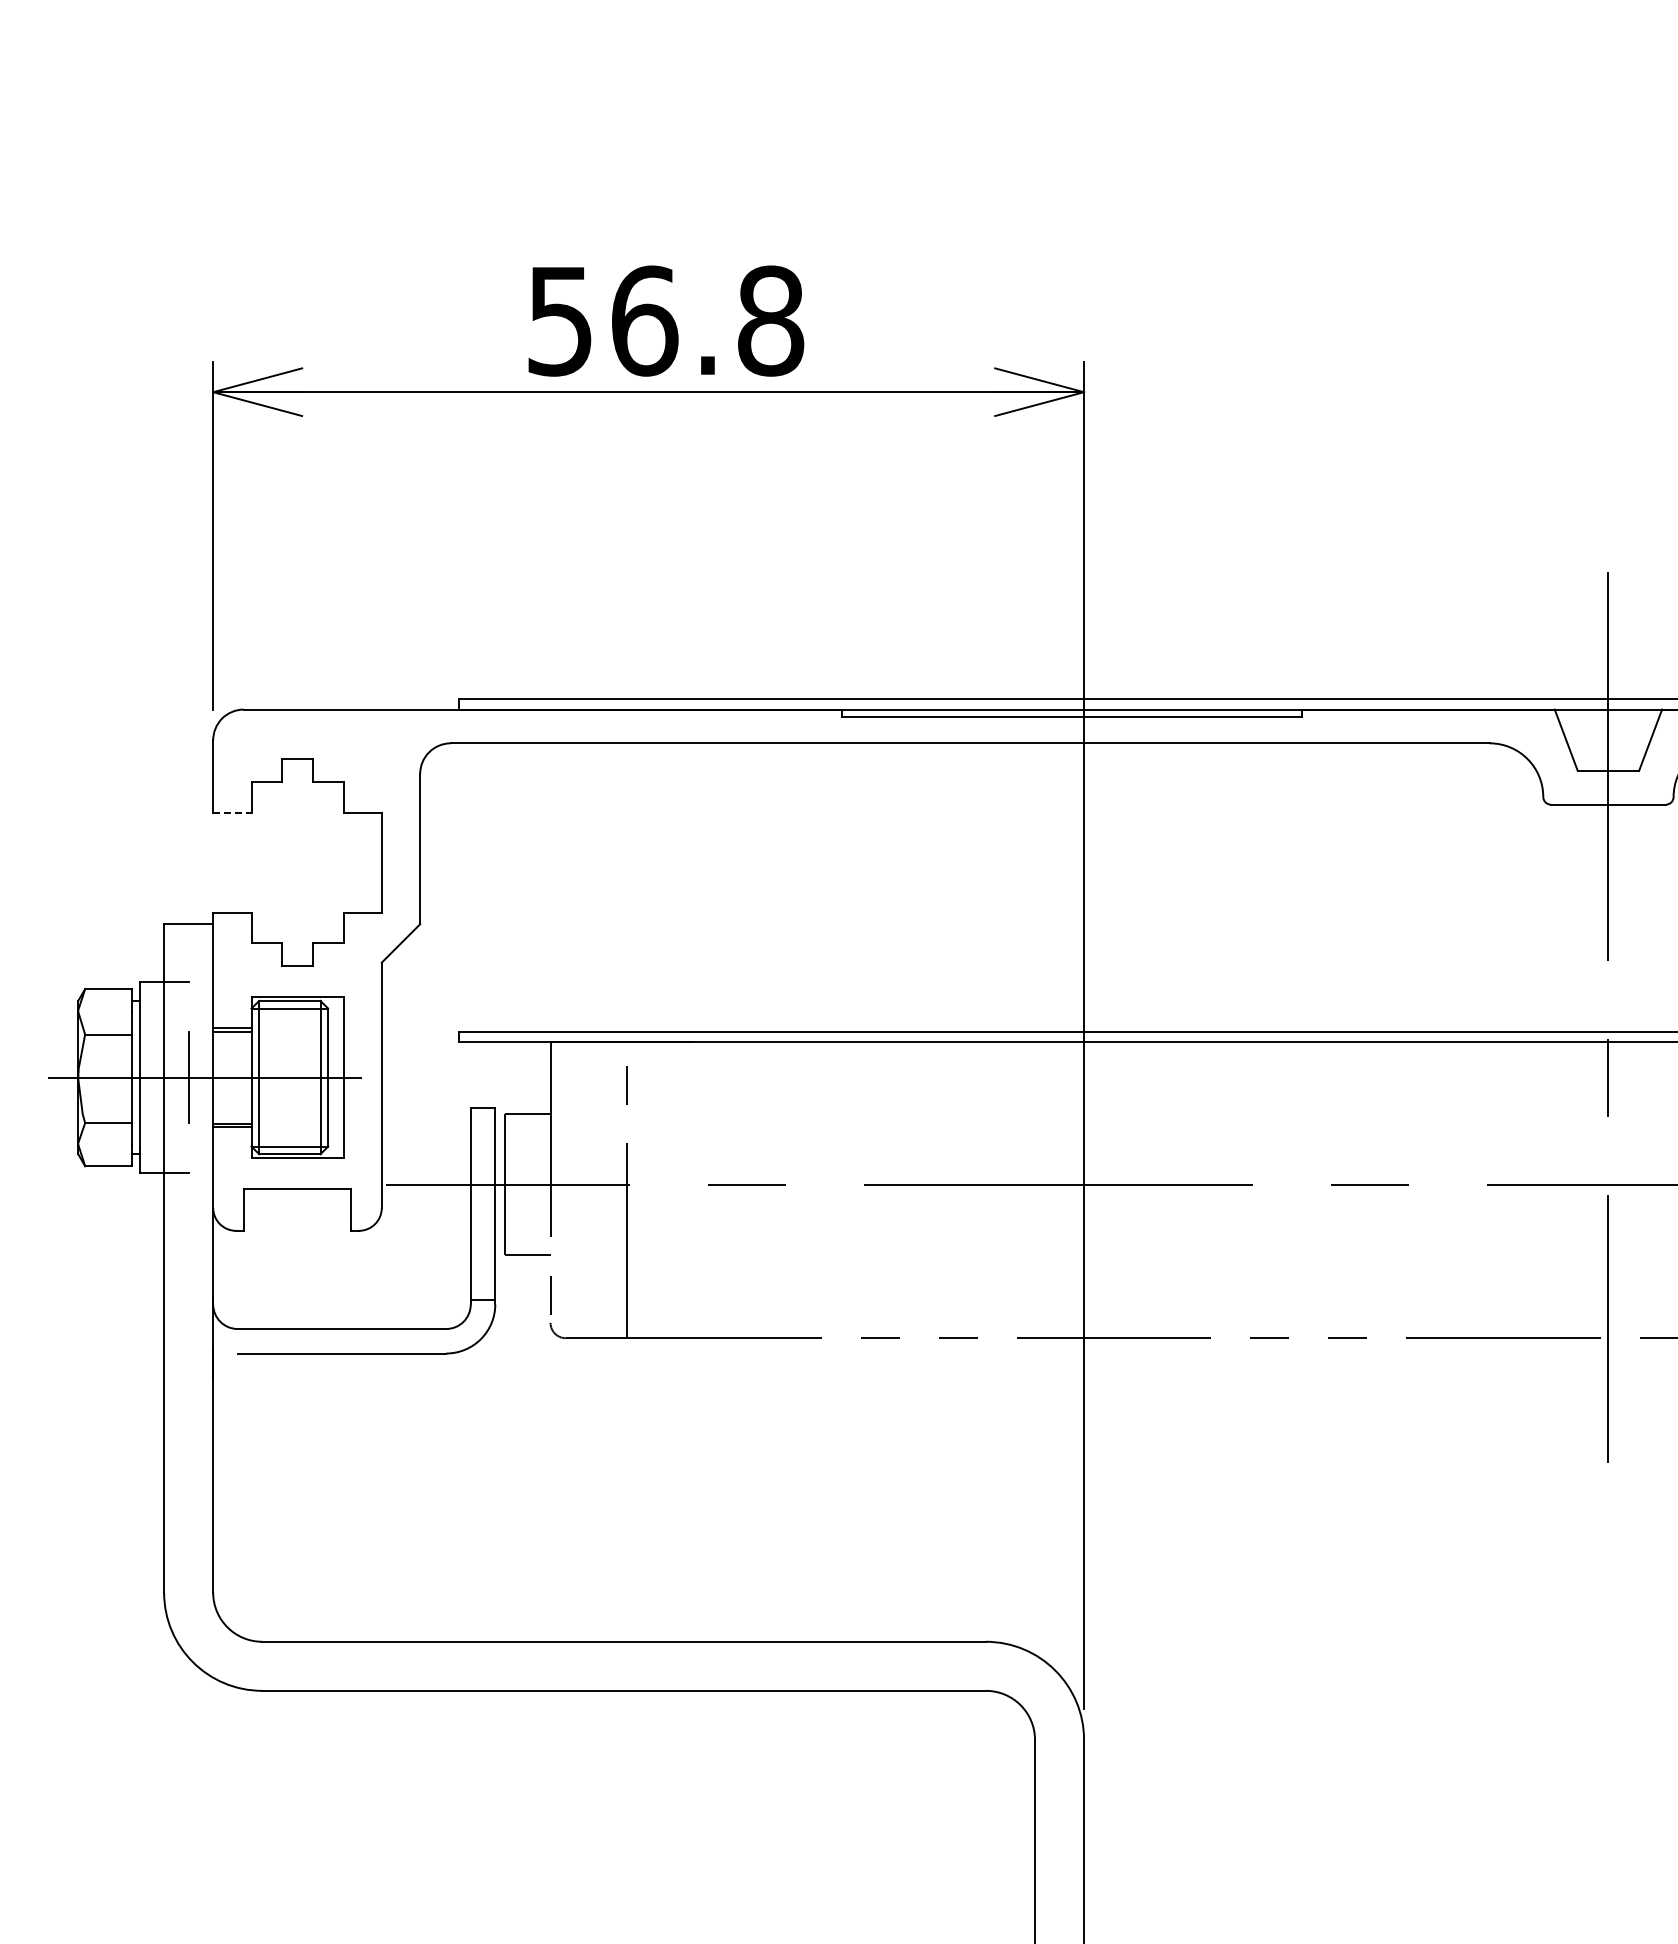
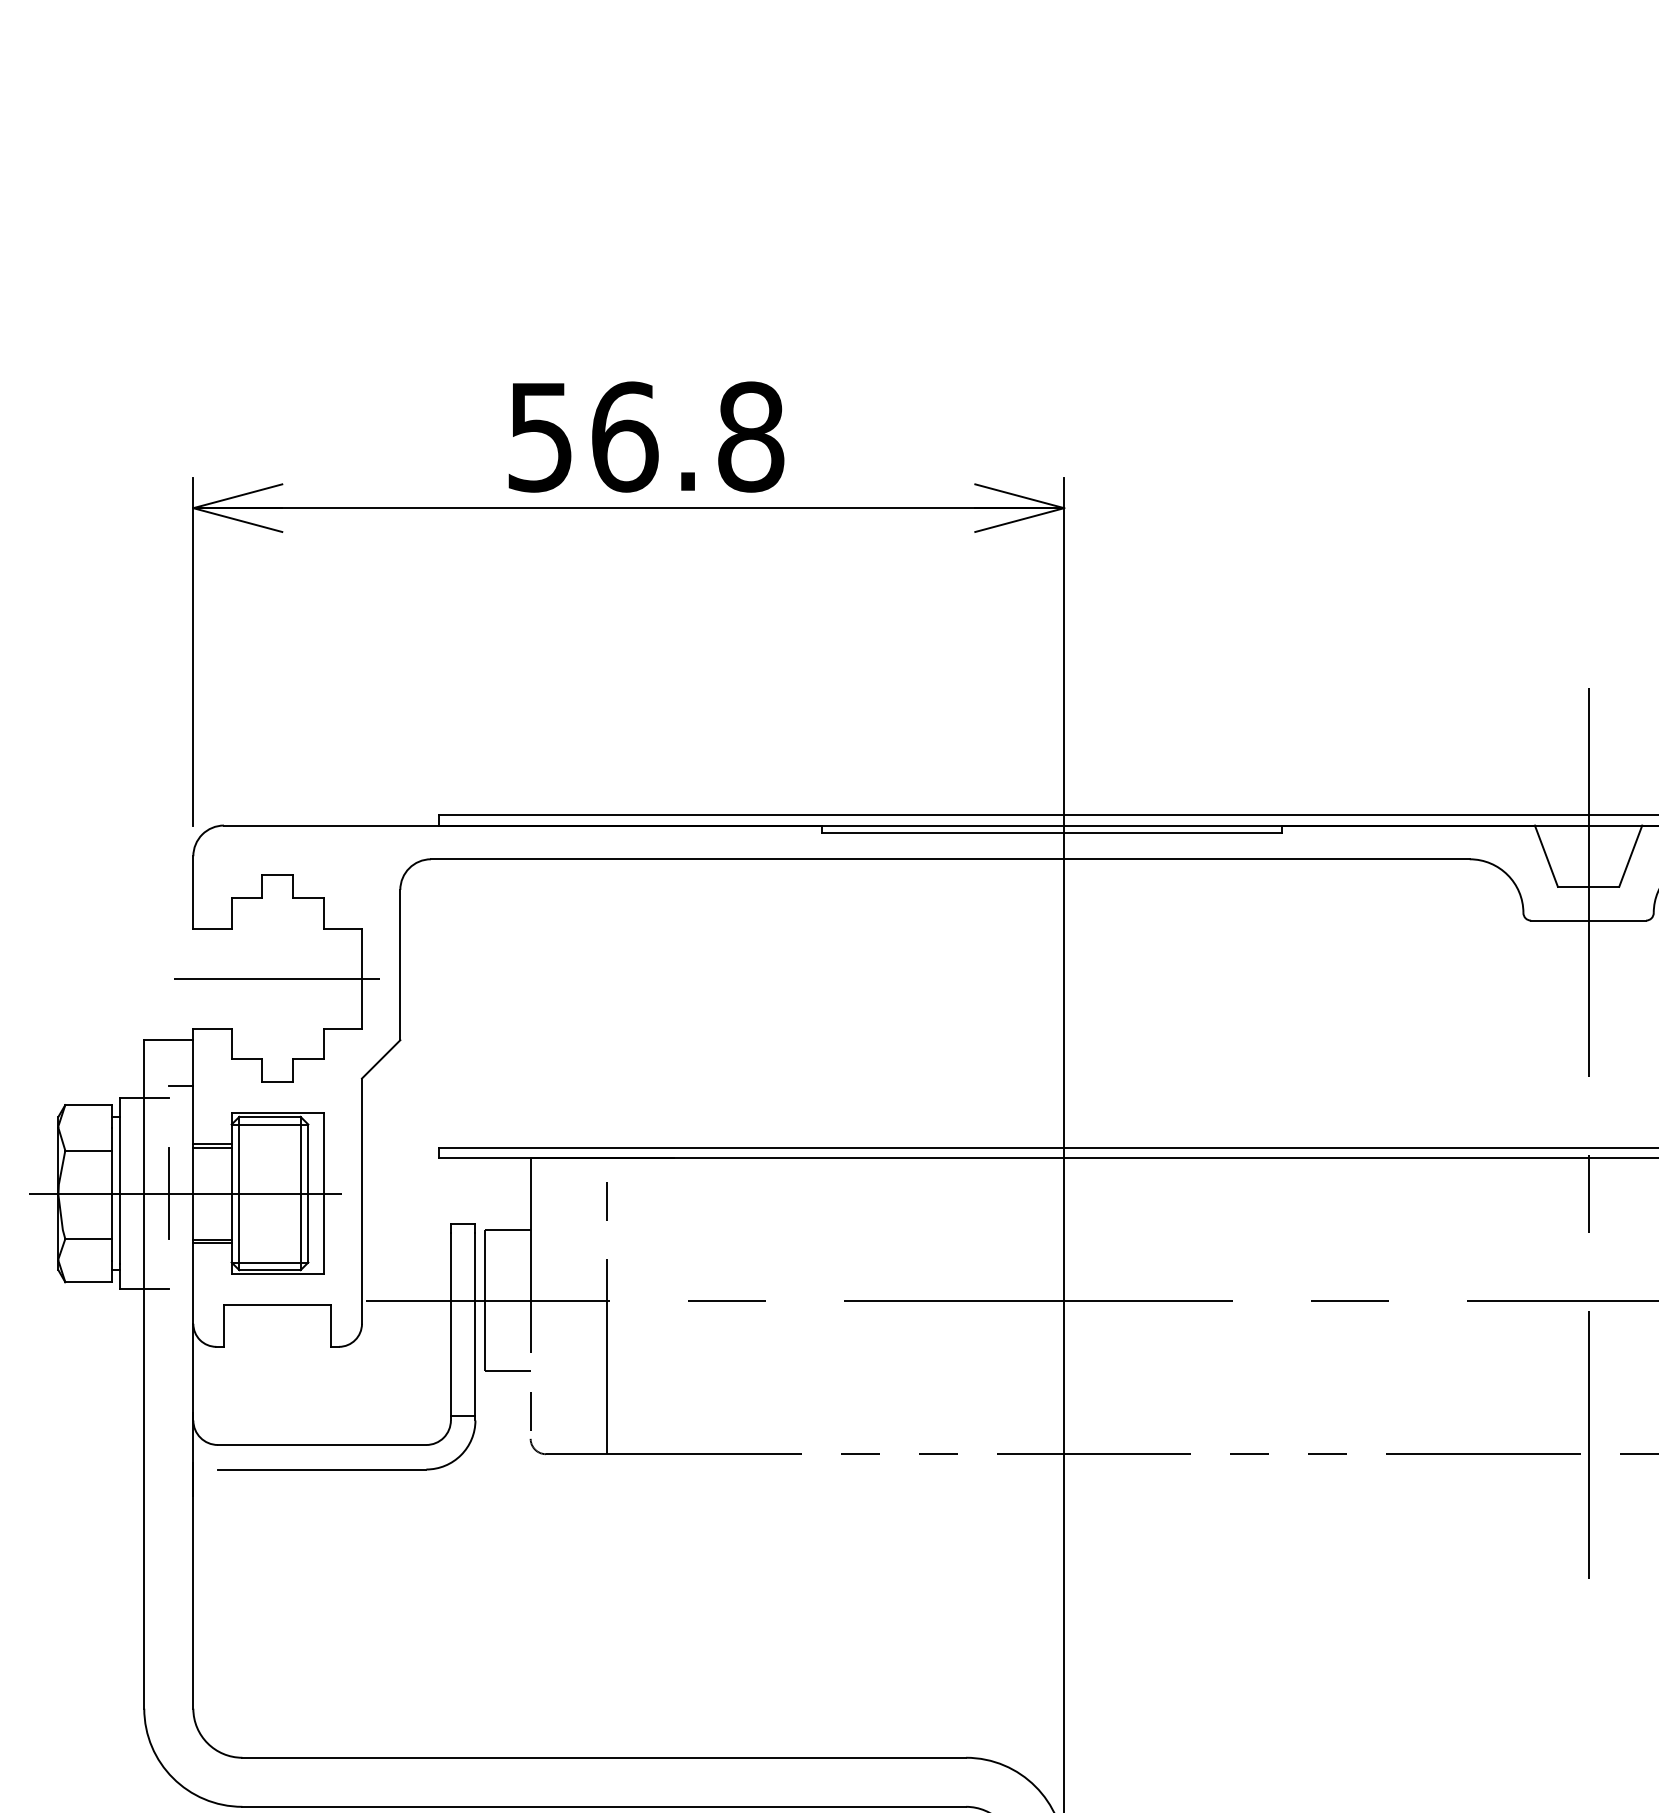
line: (232, 813) -> (212, 929), dashed -> solid
line: (296, 862) -> (276, 978), added
line: (200, 970) -> (180, 1086), added

